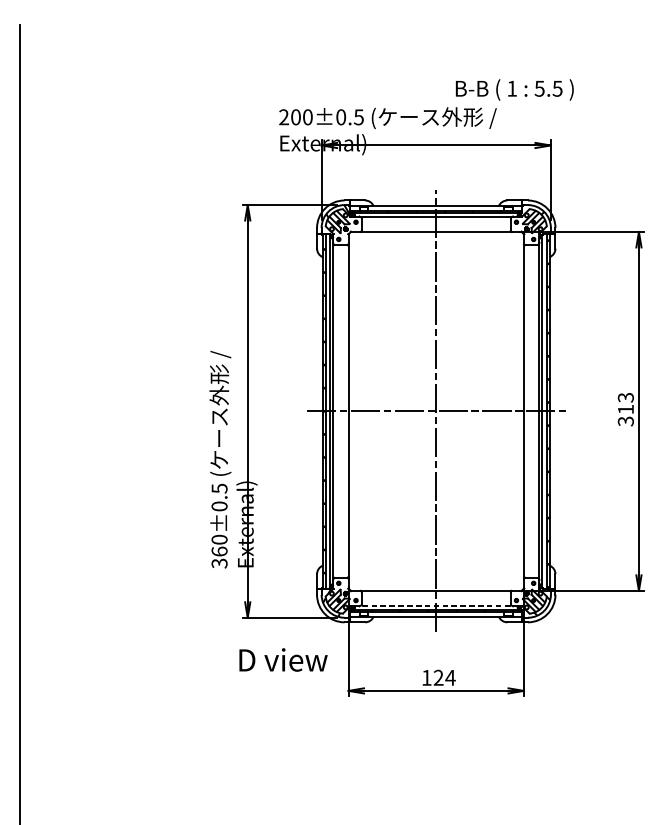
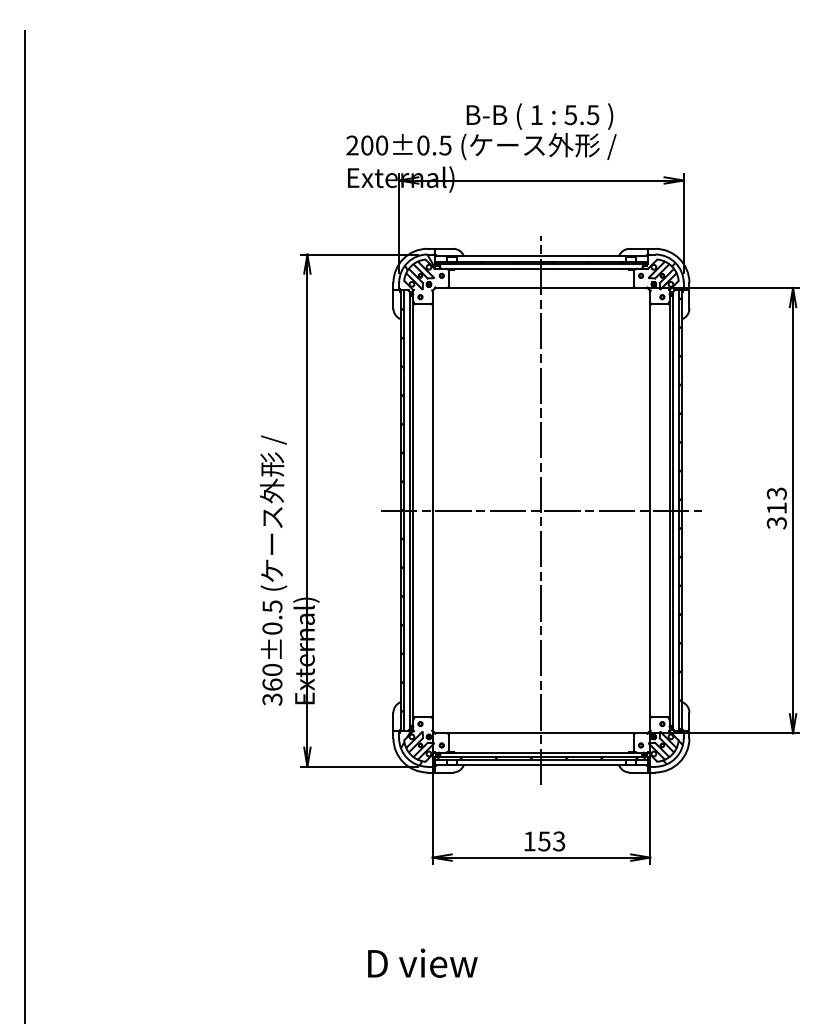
text: (514, 89) -> (539, 116), moved
line: (436, 606) -> (541, 752), dashed -> solid
text: (283, 659) -> (422, 962), moved
text: (444, 677) -> (551, 841), 124 -> 153

